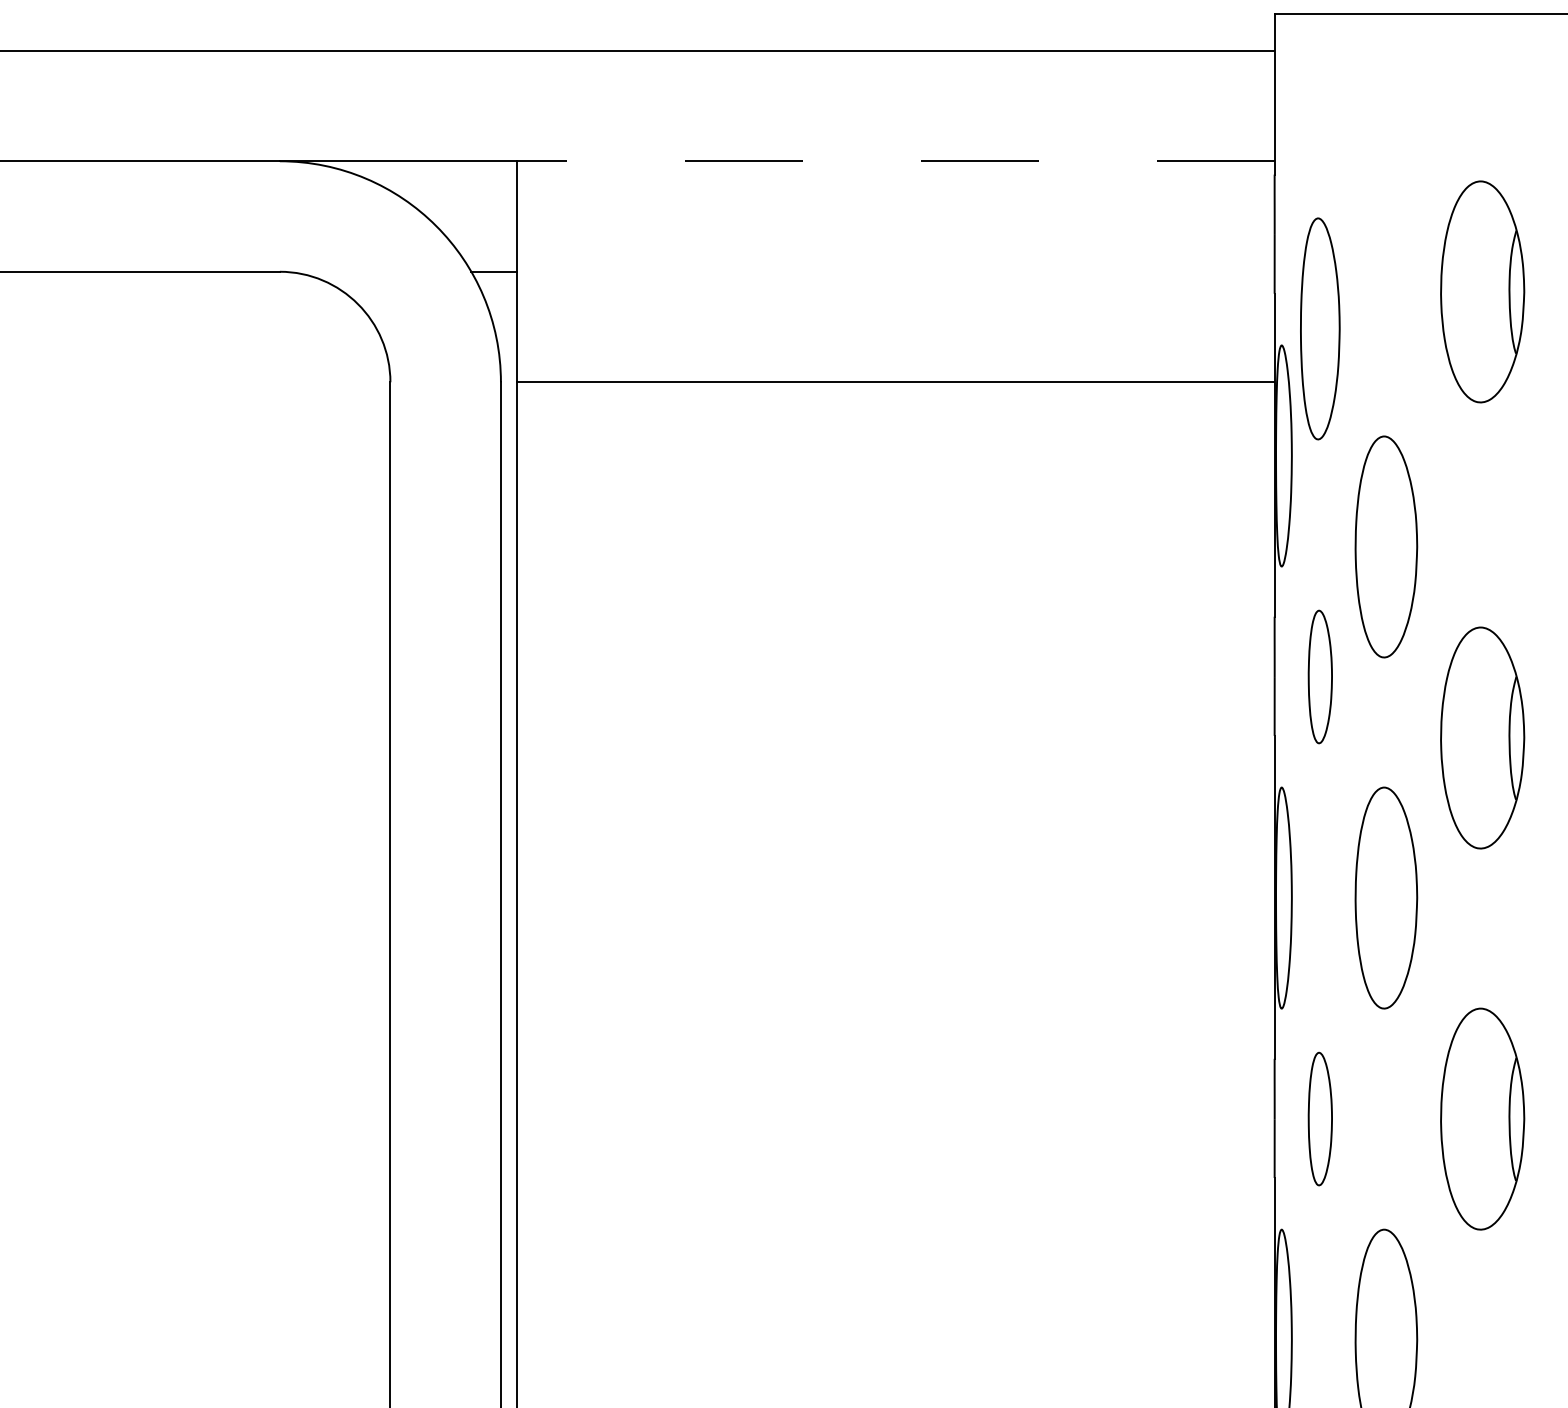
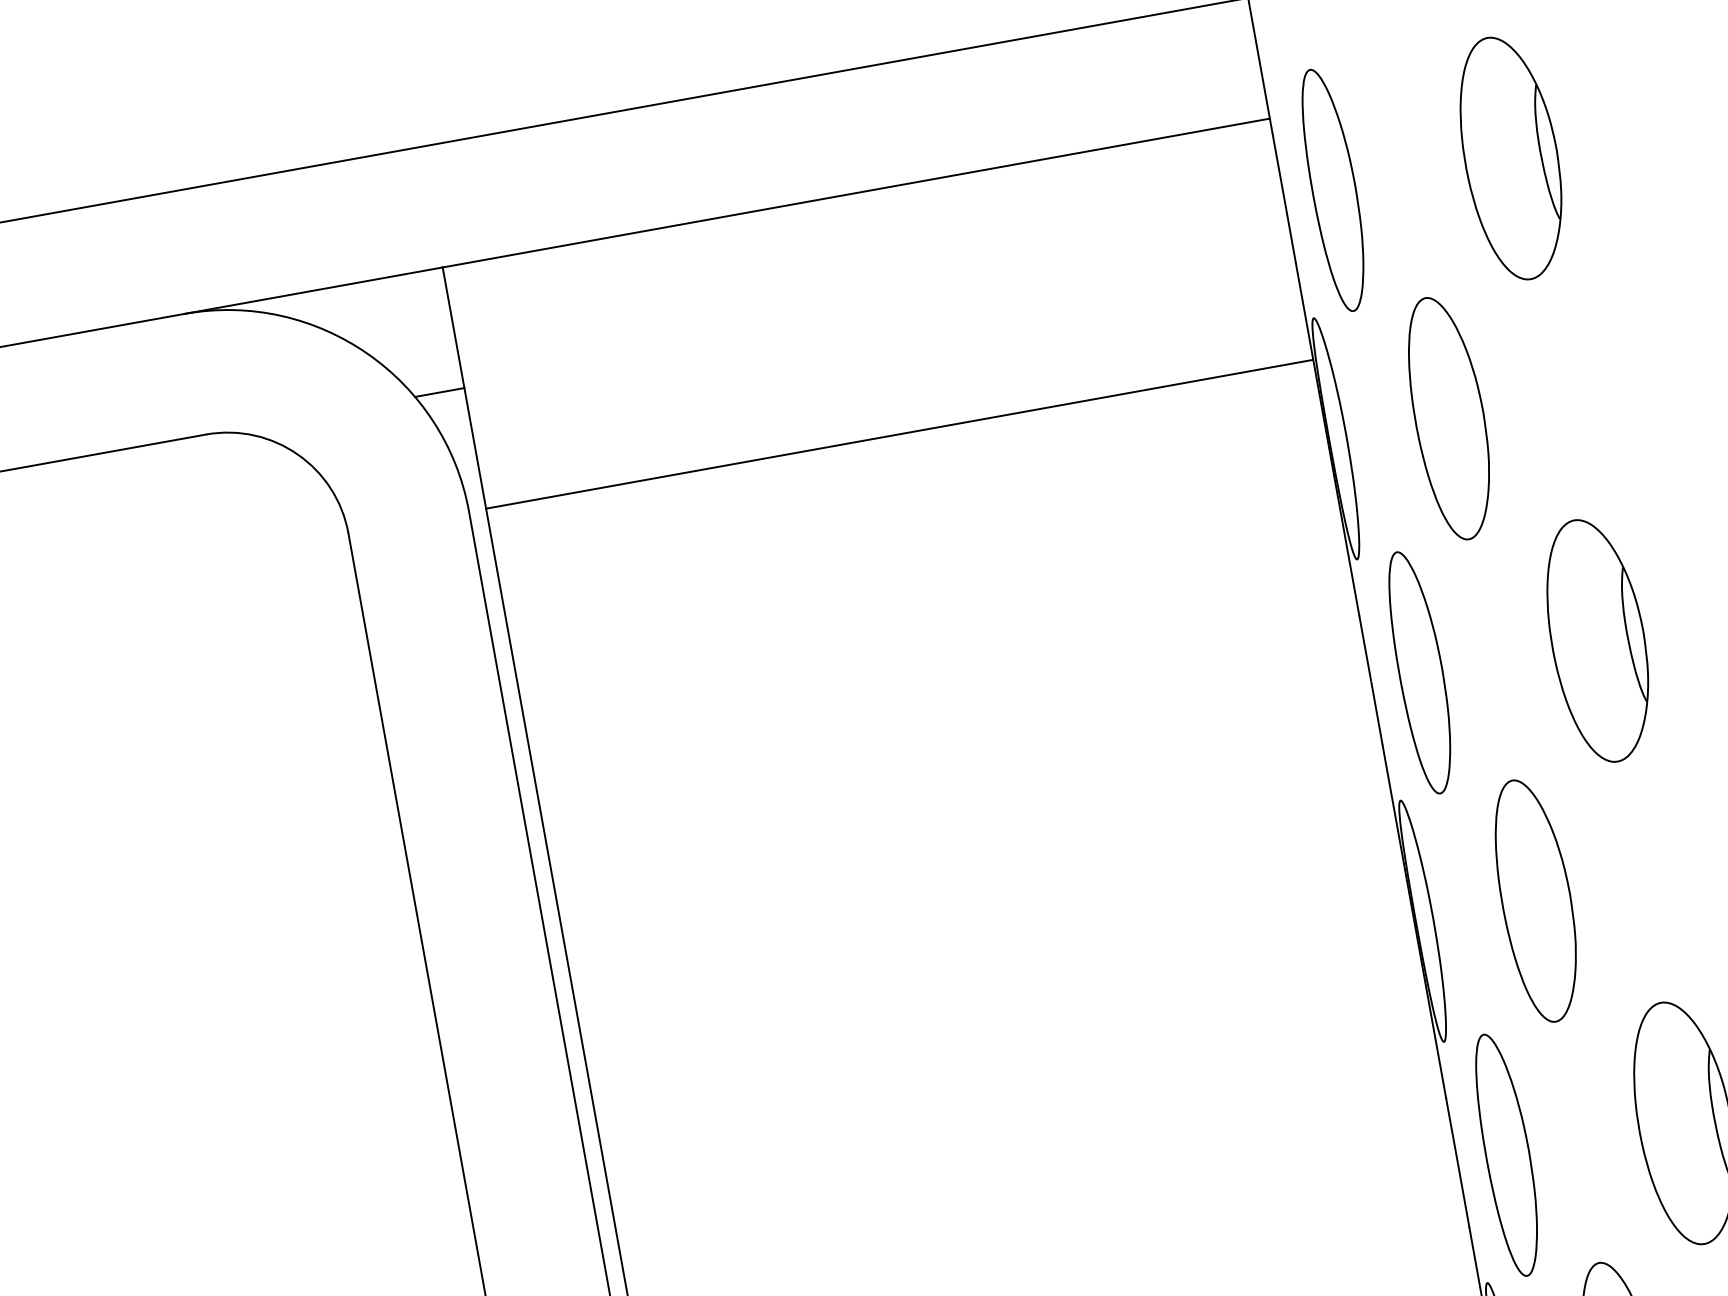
line: (895, 161) -> (856, 193), dashed -> solid
part: (1482, 291) -> (1511, 157), moved
part: (1320, 328) -> (1334, 189), moved
part: (1386, 546) -> (1449, 417), moved
part: (1320, 676) -> (1421, 671), size x1.67
part: (1482, 737) -> (1597, 640), moved
part: (1320, 1118) -> (1507, 1154), size x1.67

